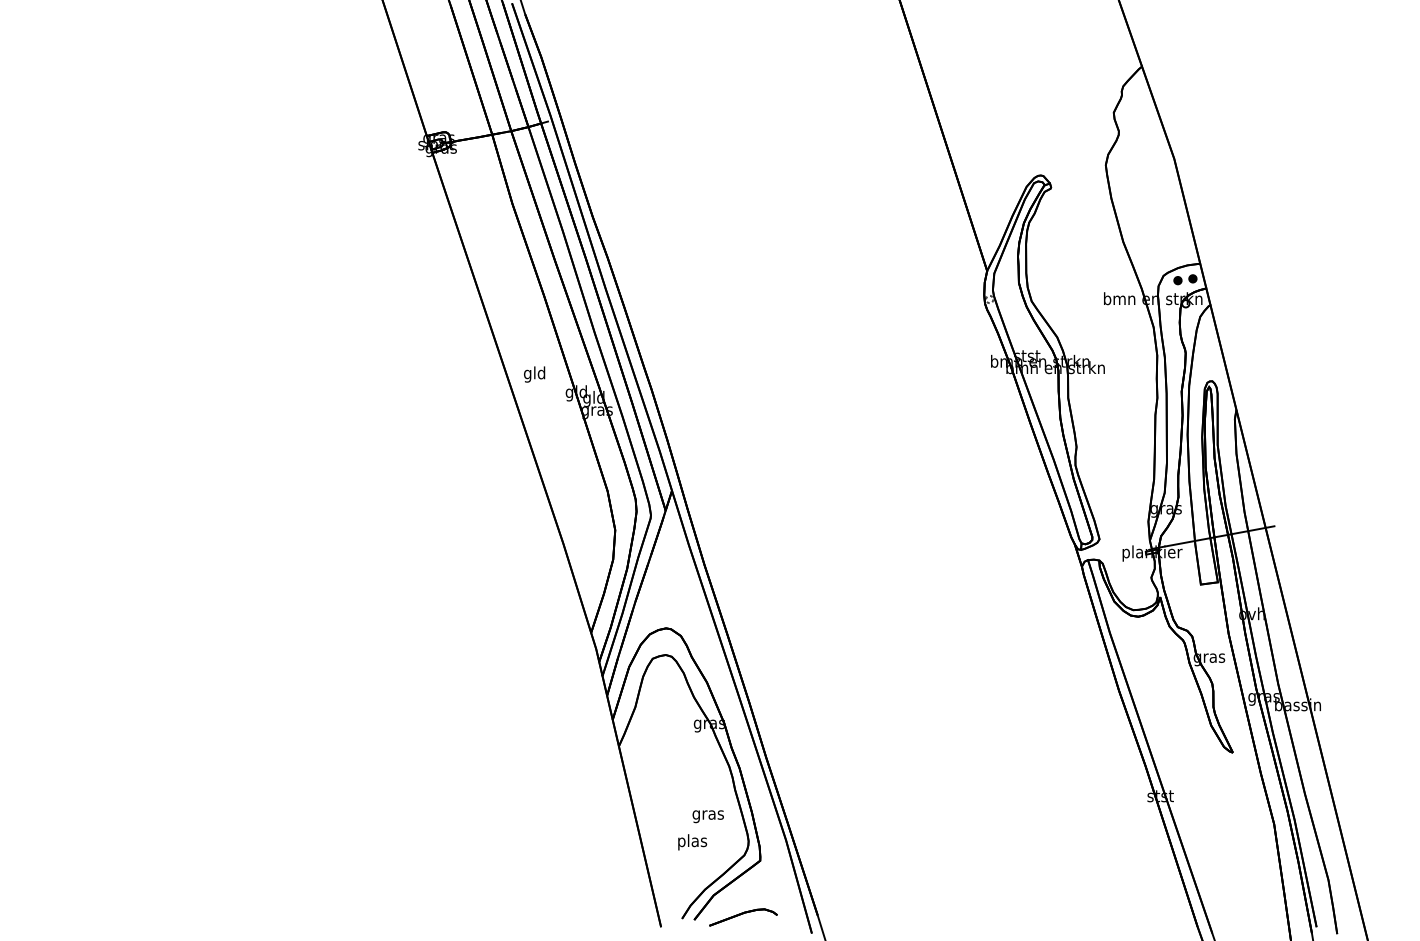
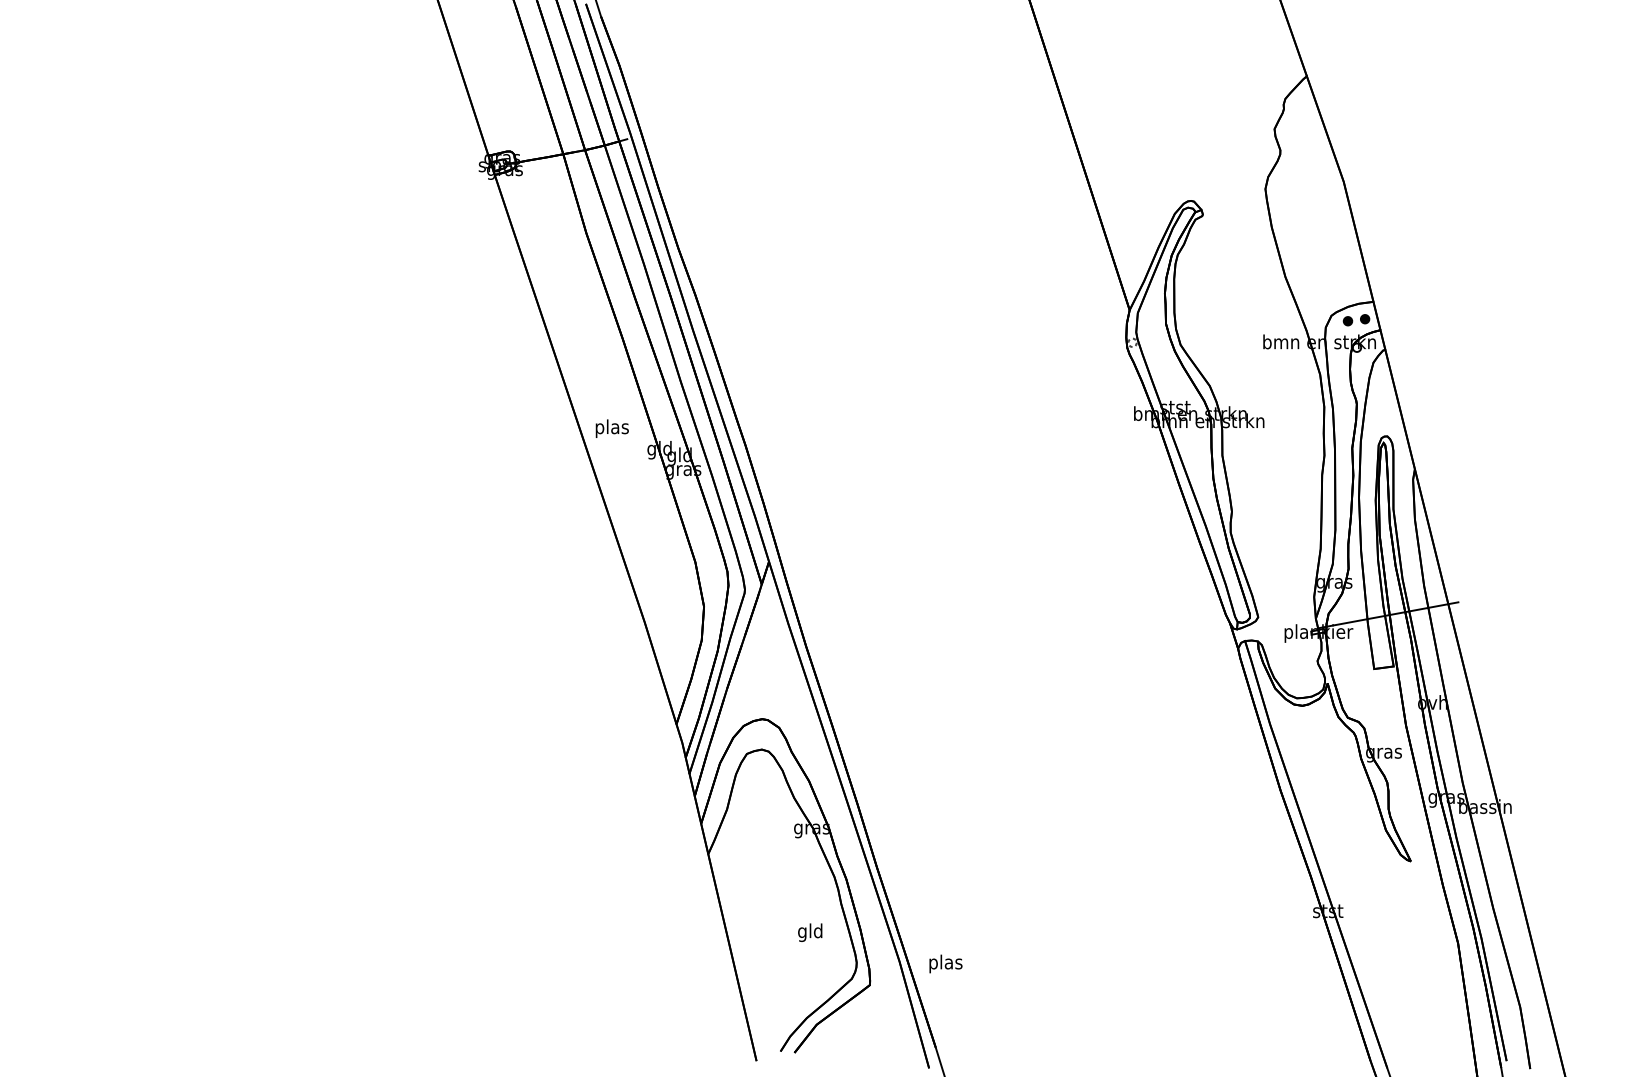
text: (534, 374) -> (611, 428), gld -> plas
text: (707, 814) -> (809, 932), gras -> gld
text: (692, 842) -> (945, 964), moved
part: (743, 917) -> (850, 1050), removed

